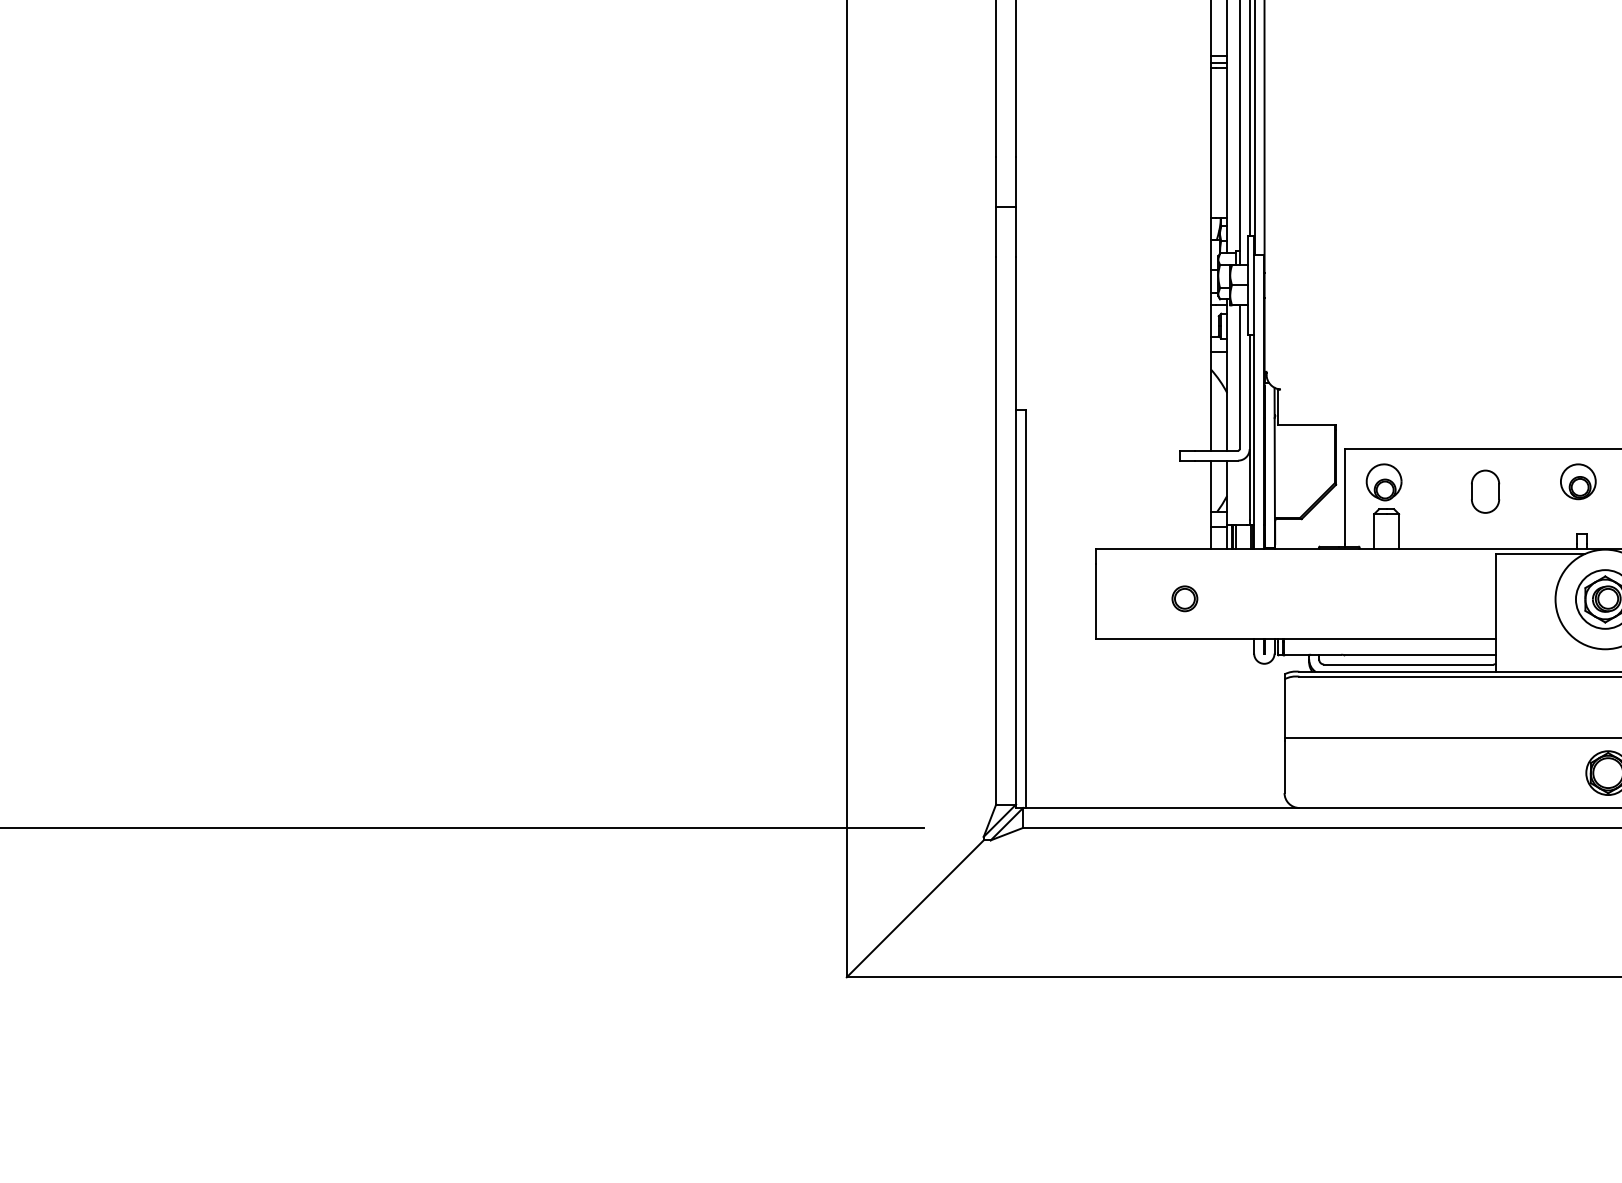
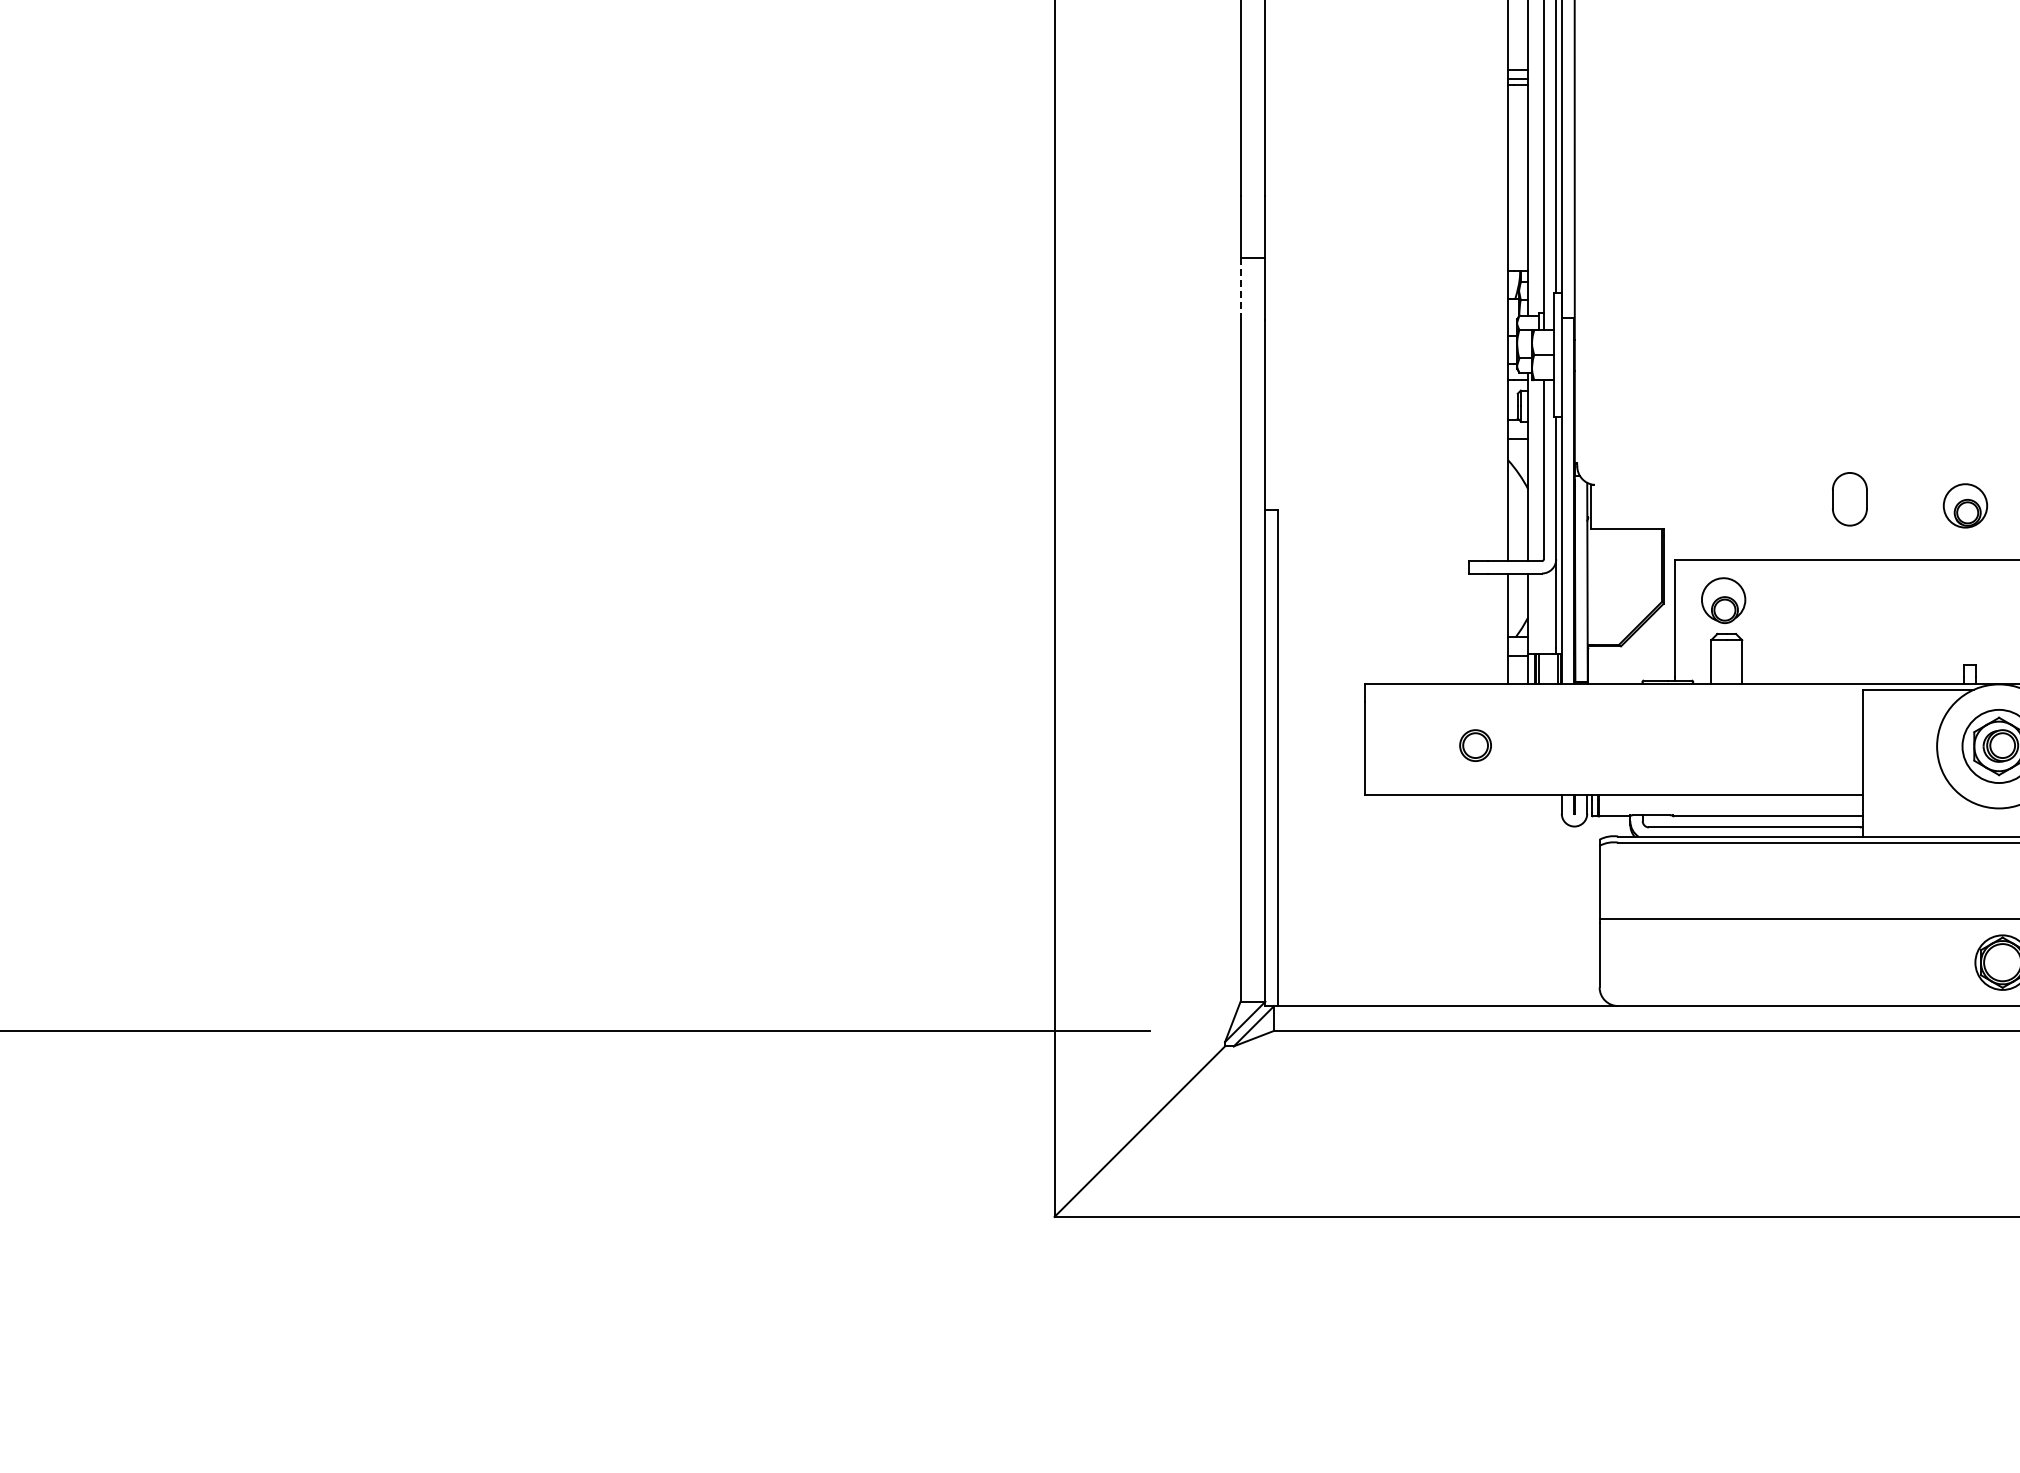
line: (996, 231) -> (1240, 288), solid -> dashed
part: (1578, 481) -> (1965, 505), moved
part: (1485, 491) -> (1849, 499), moved

